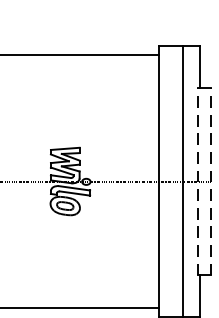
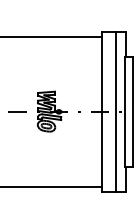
line: (198, 181) -> (125, 111), dashed -> solid
line: (210, 181) -> (132, 111), dashed -> solid

